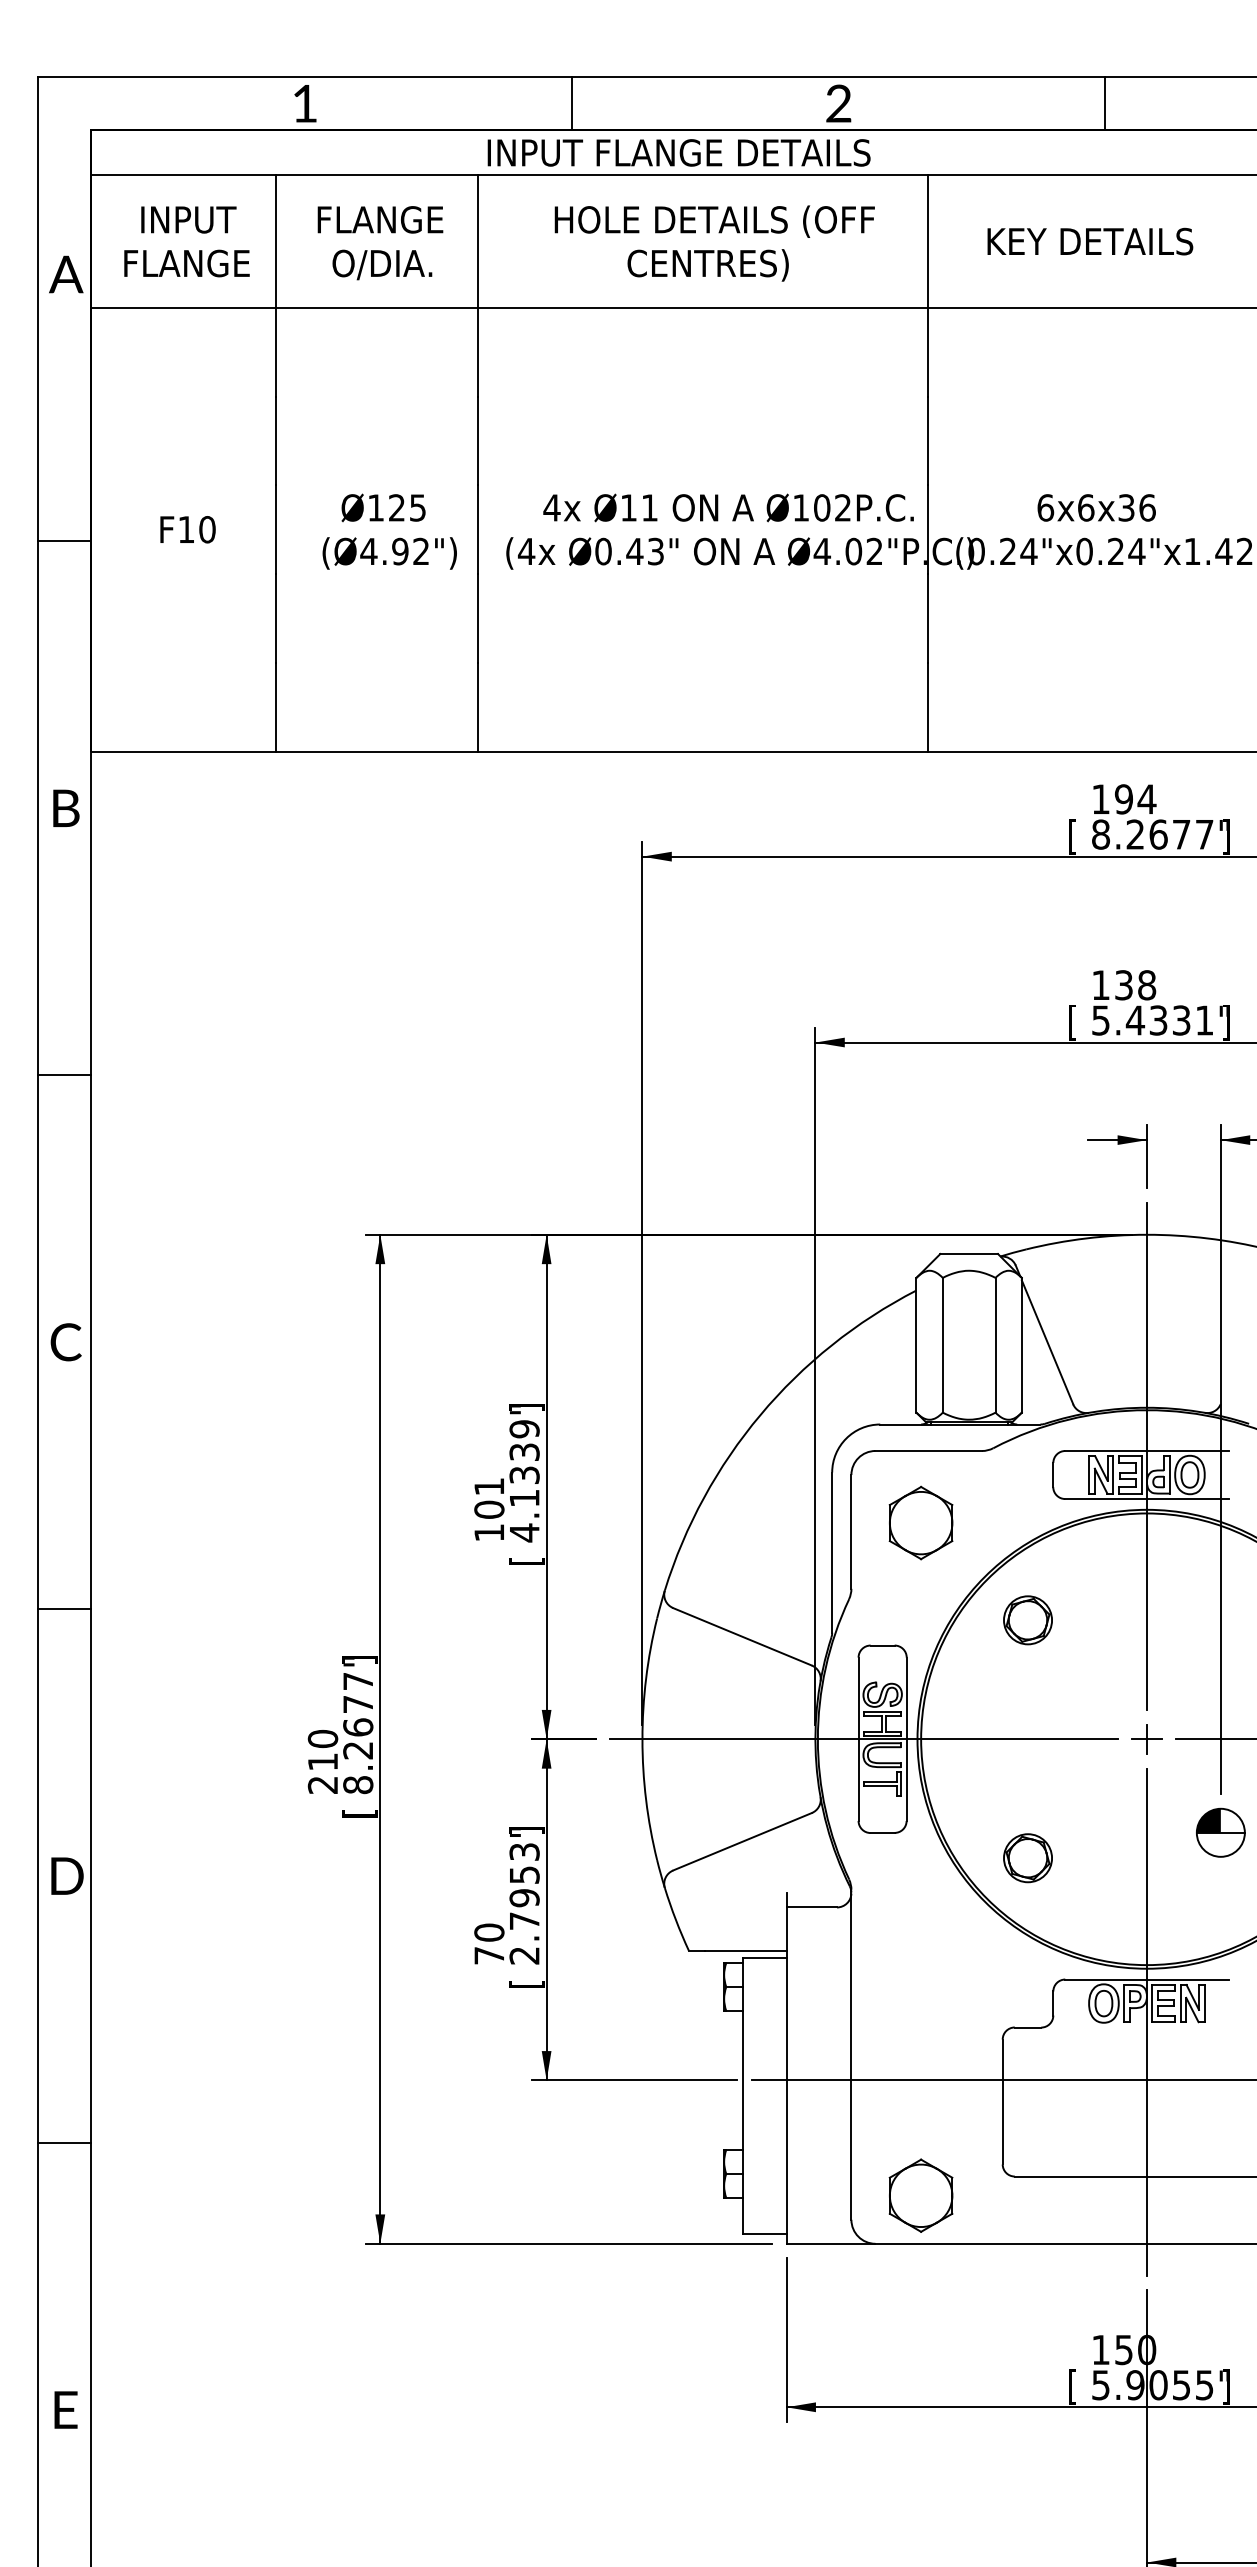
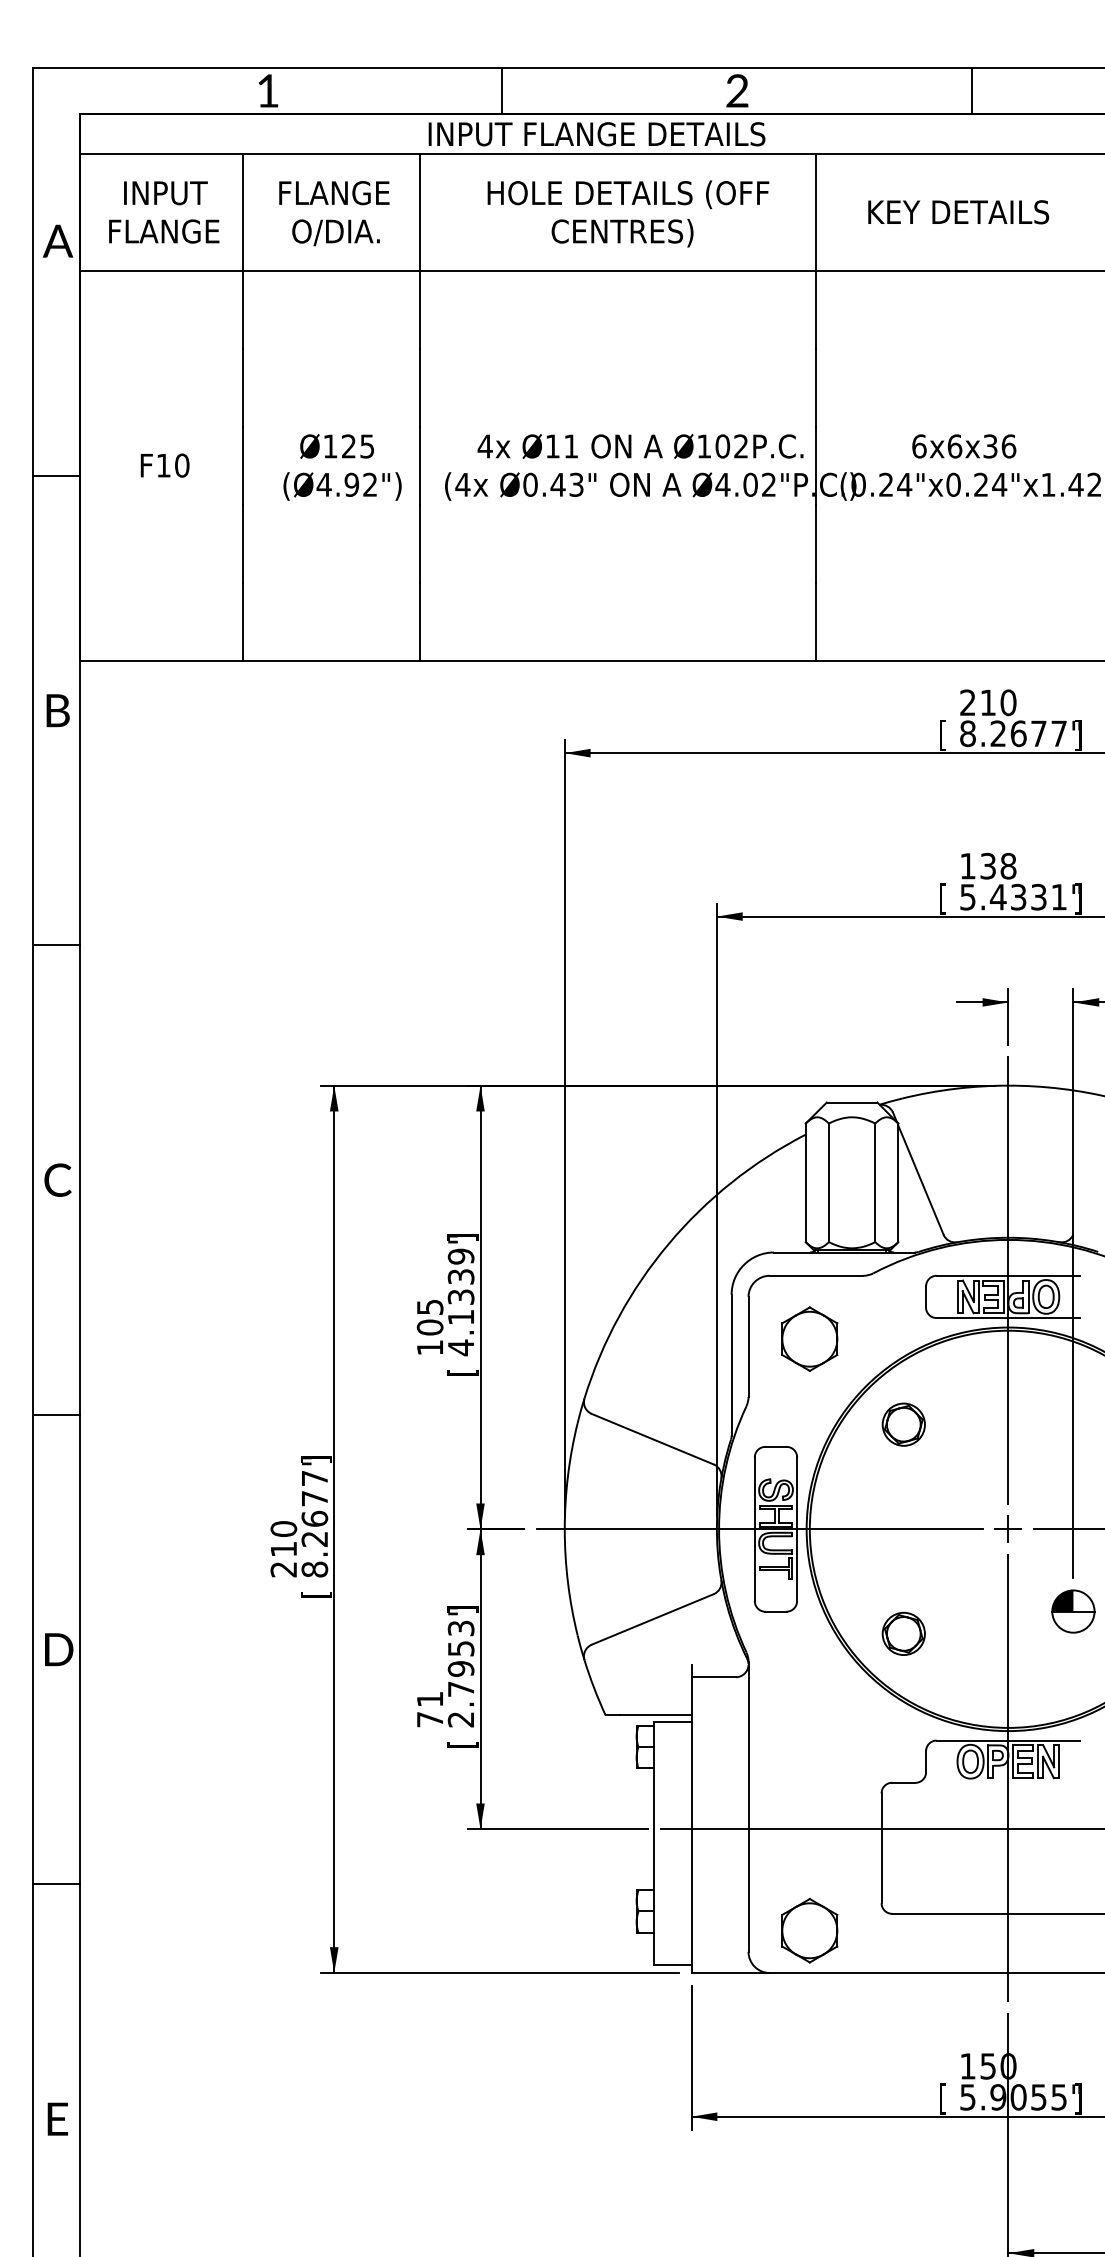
text: (1124, 799) -> (988, 702), 194 -> 210
text: (489, 1486) -> (430, 1307), 101 -> 105
text: (489, 1932) -> (430, 1699), 70 -> 71

